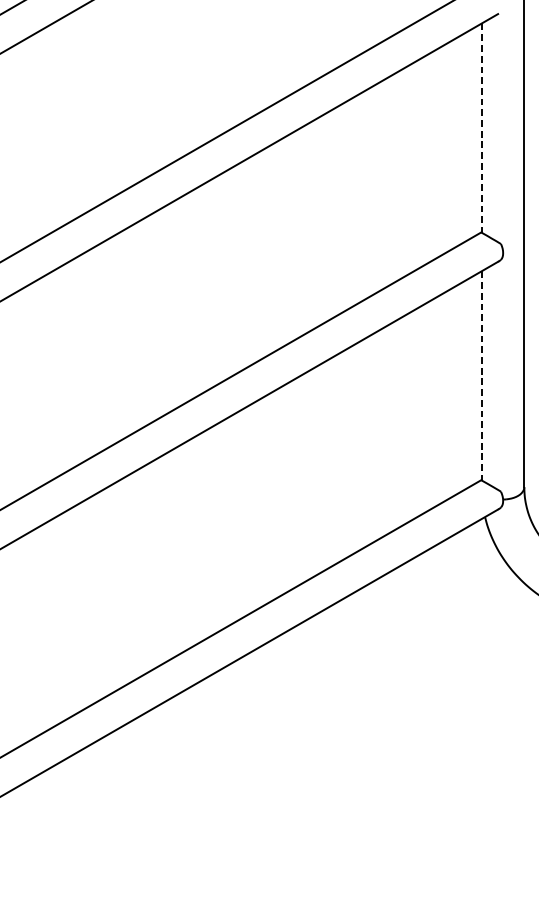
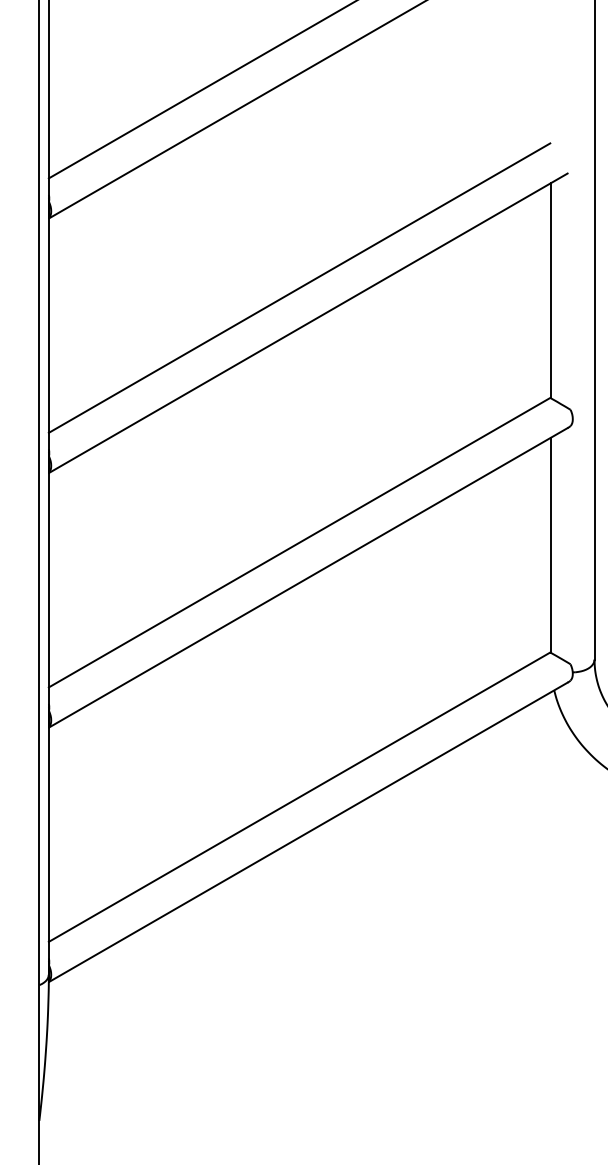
line: (481, 128) -> (550, 291), dashed -> solid
line: (481, 376) -> (550, 545), dashed -> solid

